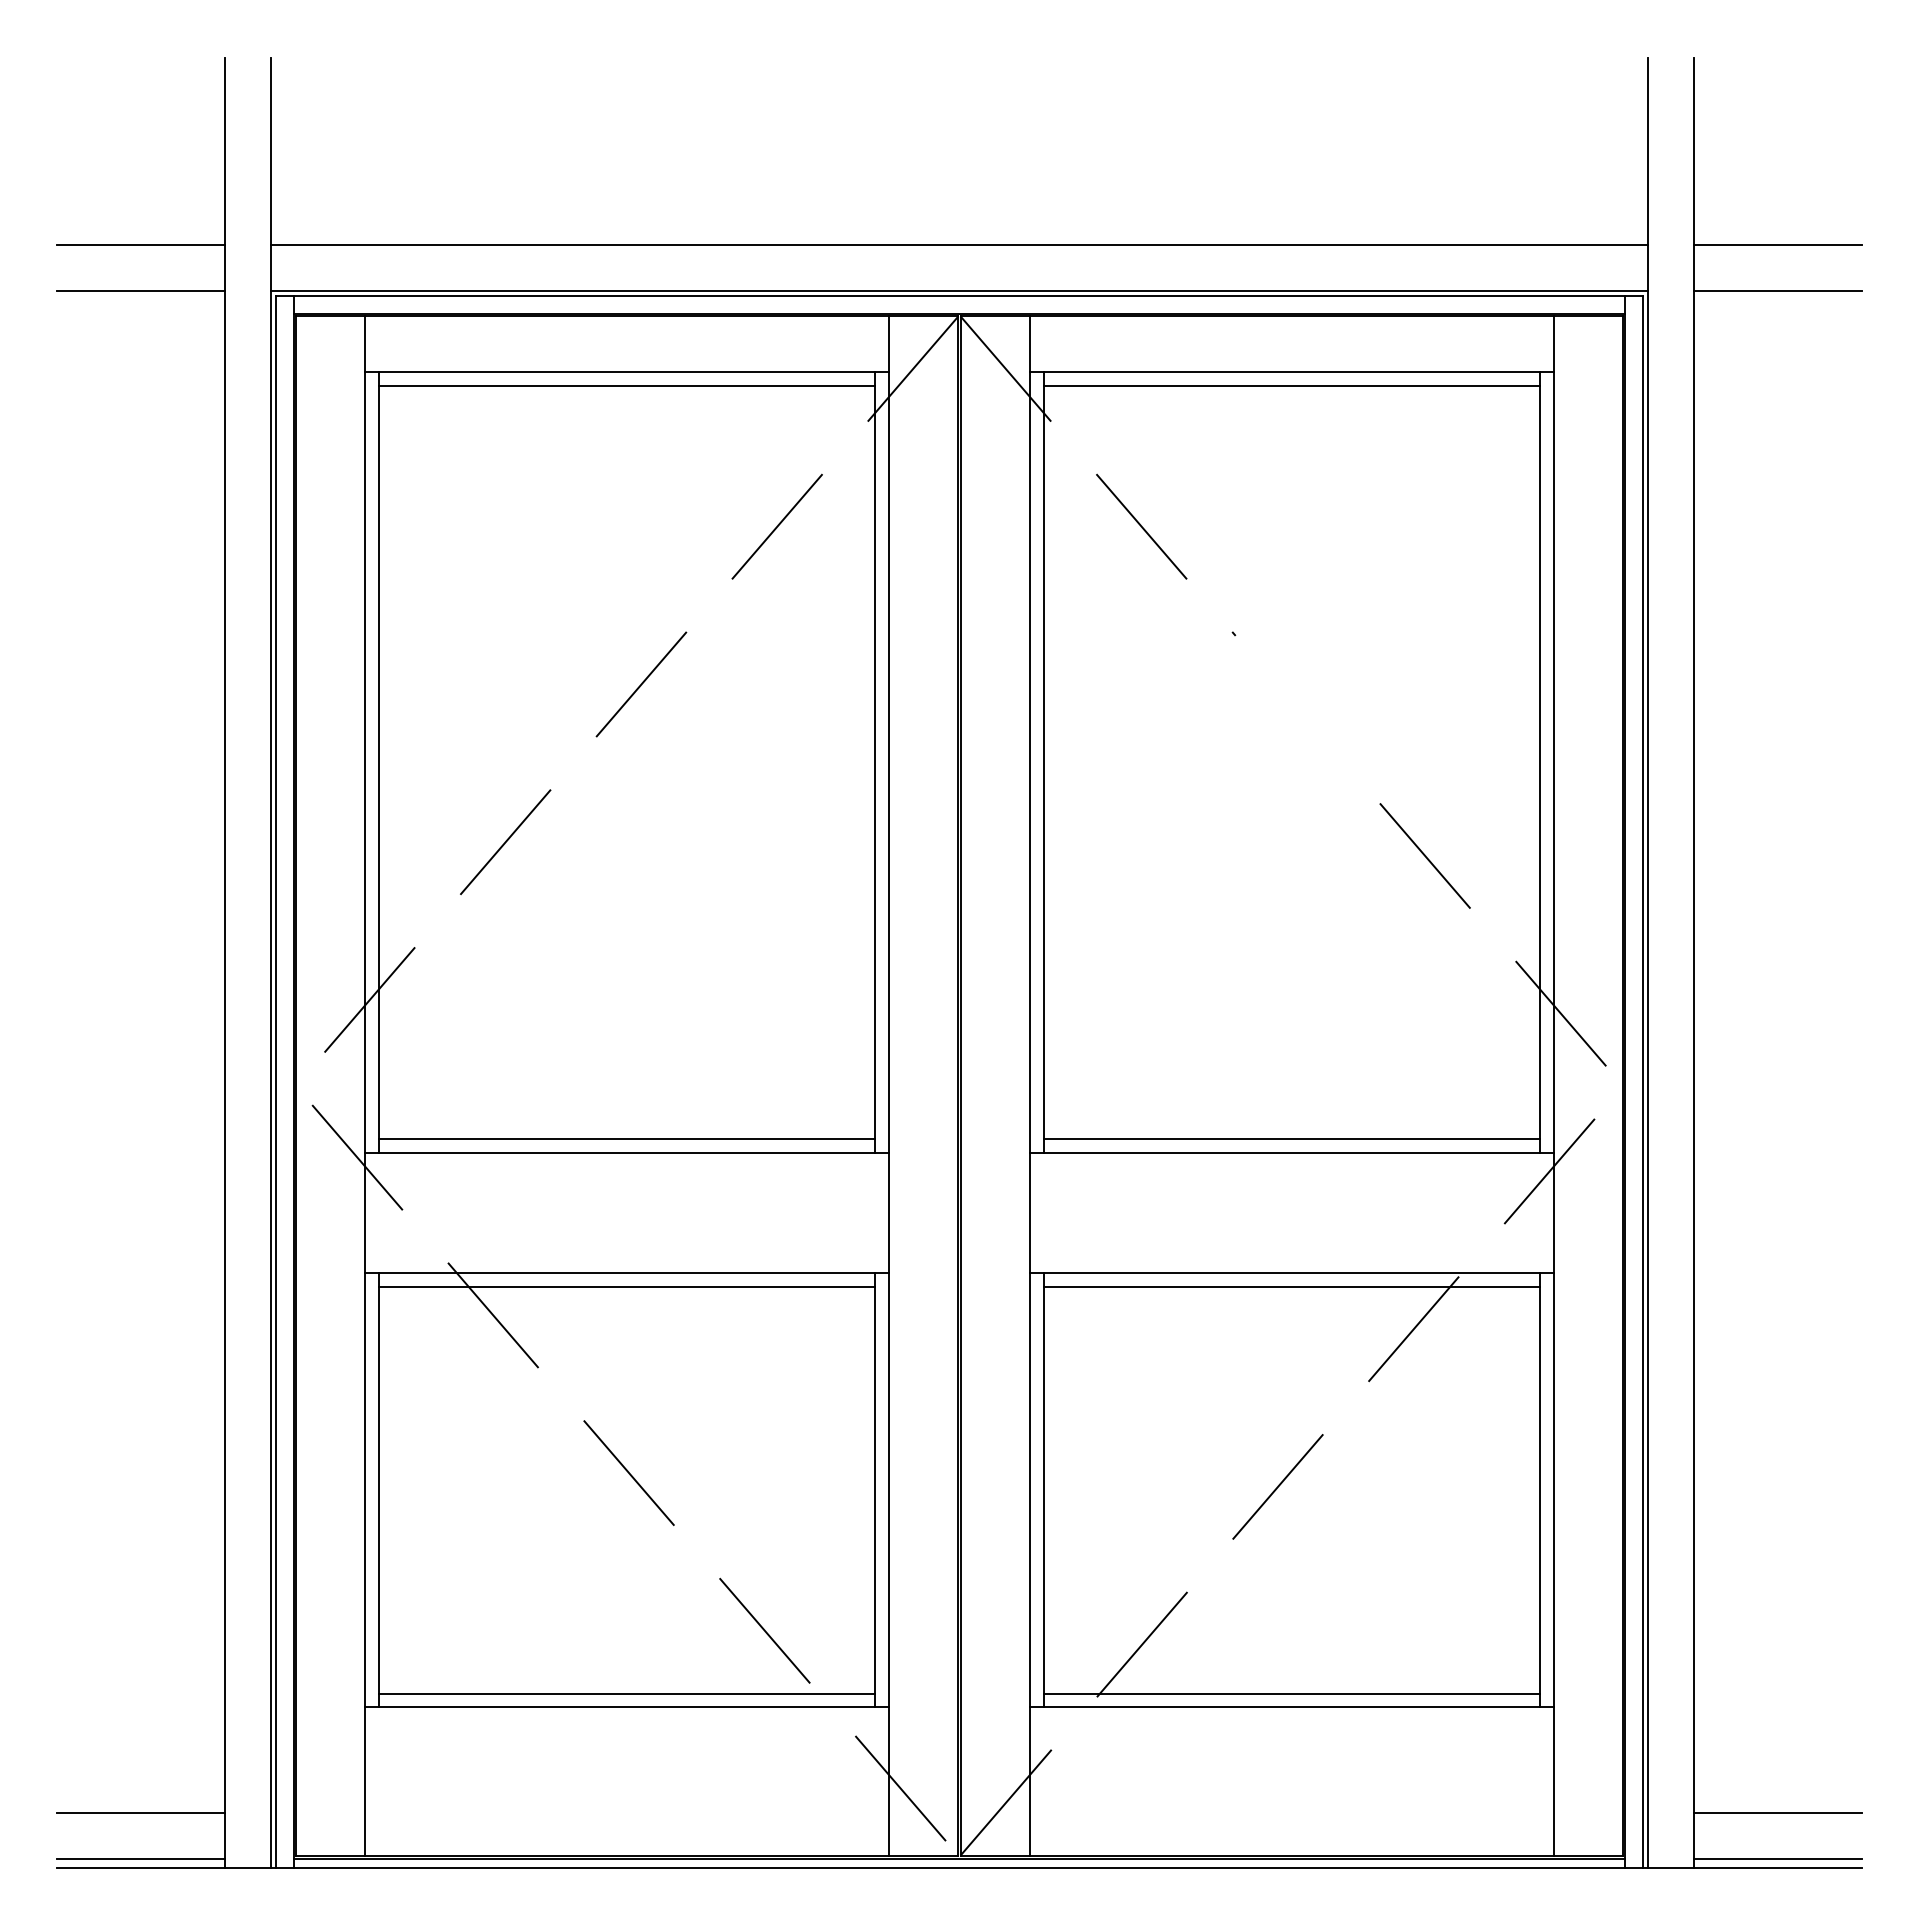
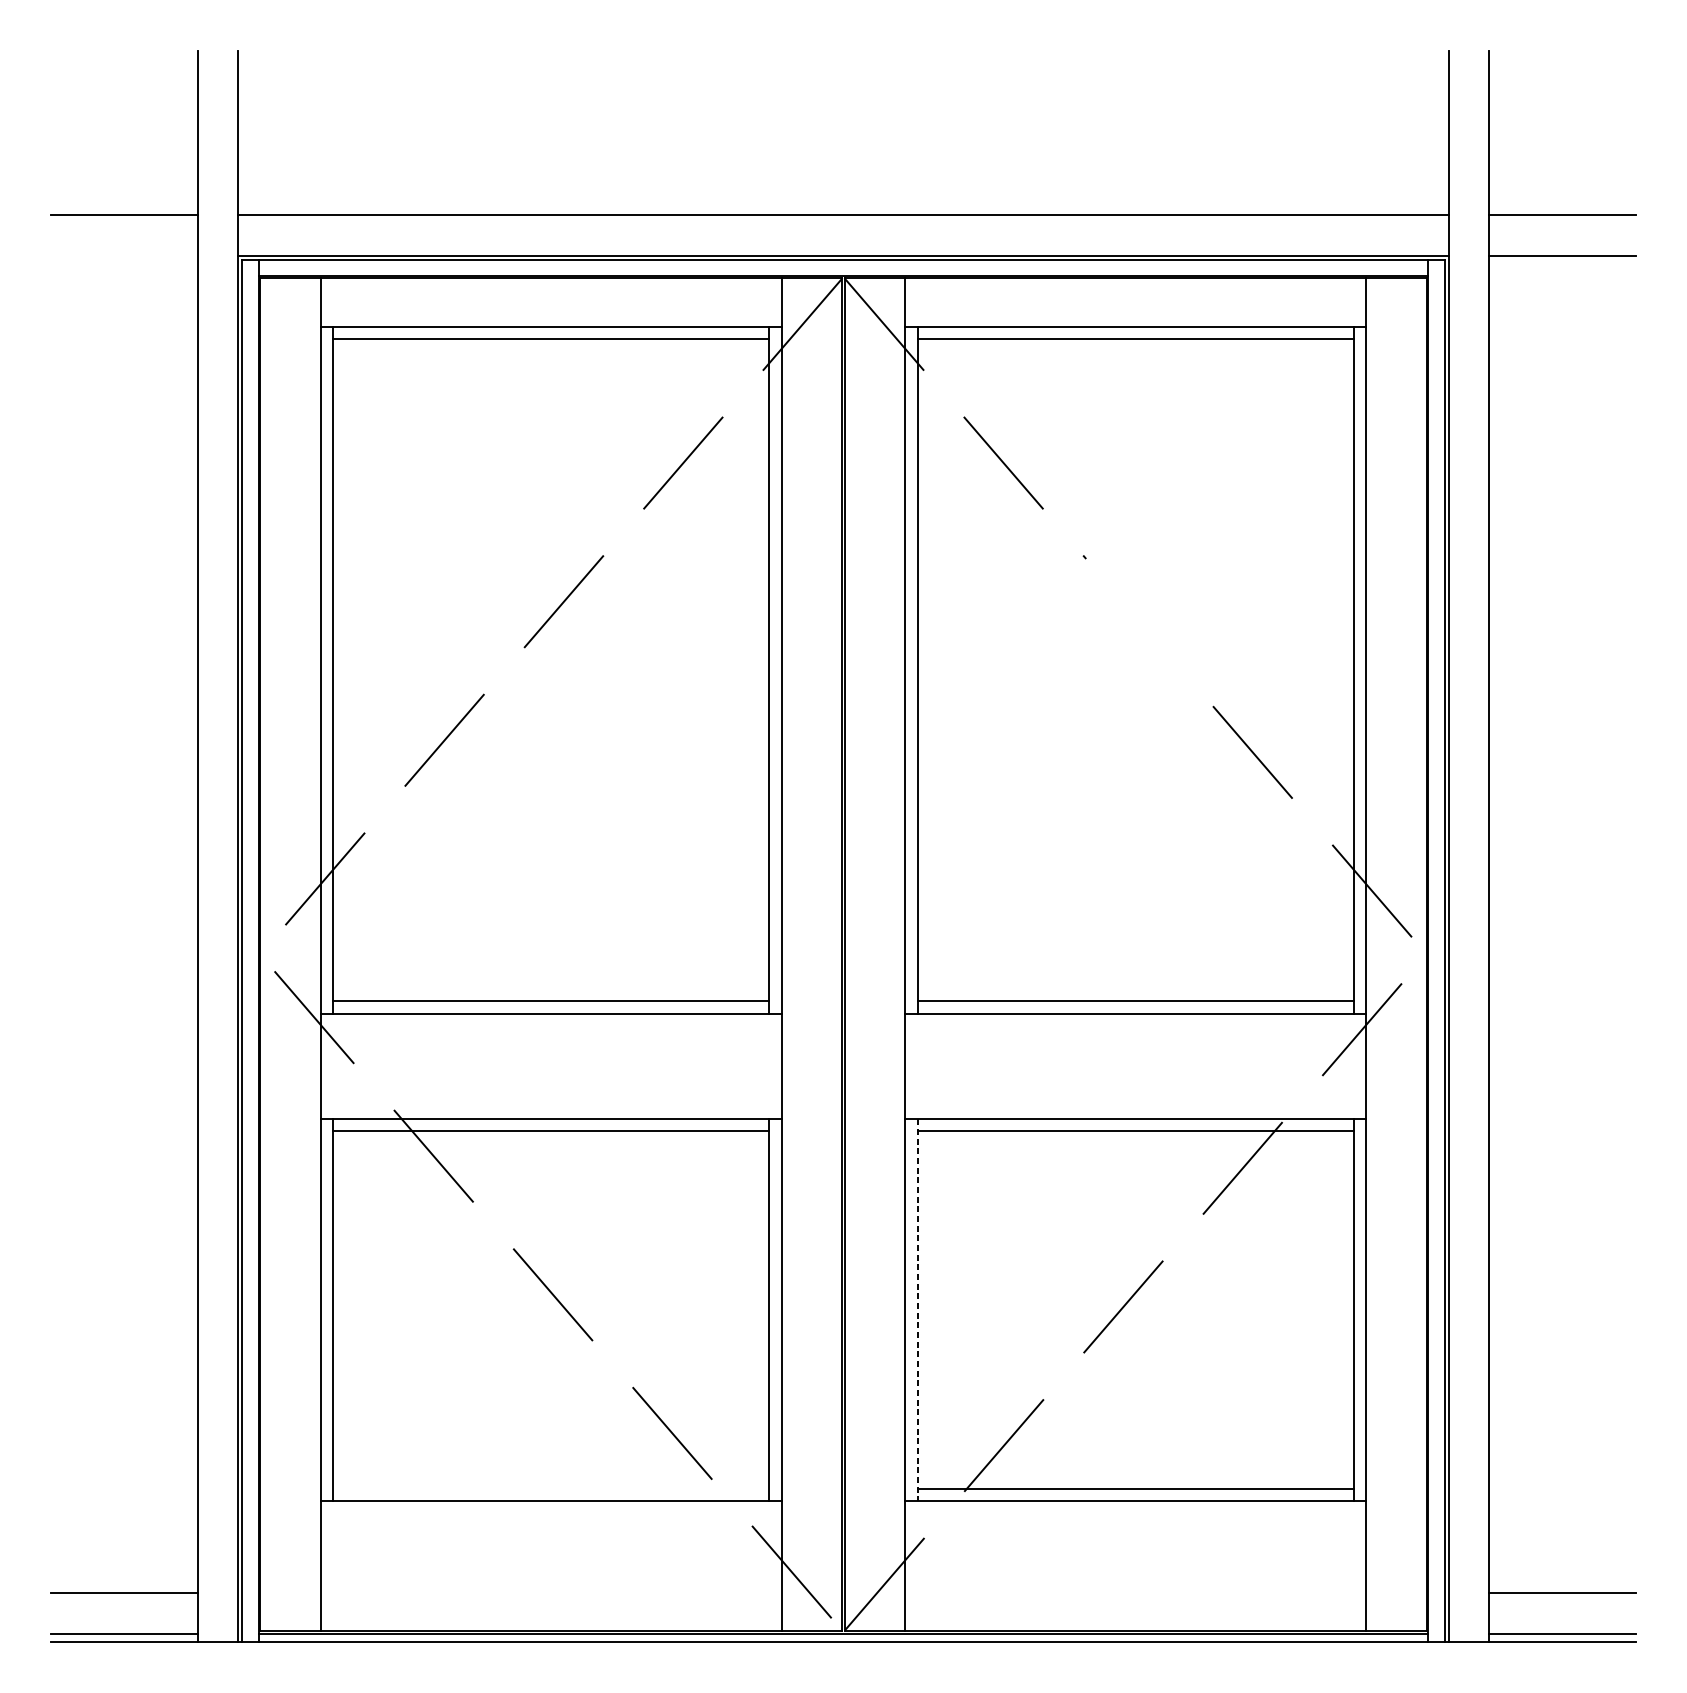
line: (140, 291) -> (123, 256), removed
line: (1043, 1490) -> (917, 1310), solid -> dashed
line: (627, 1693) -> (551, 1488), removed

